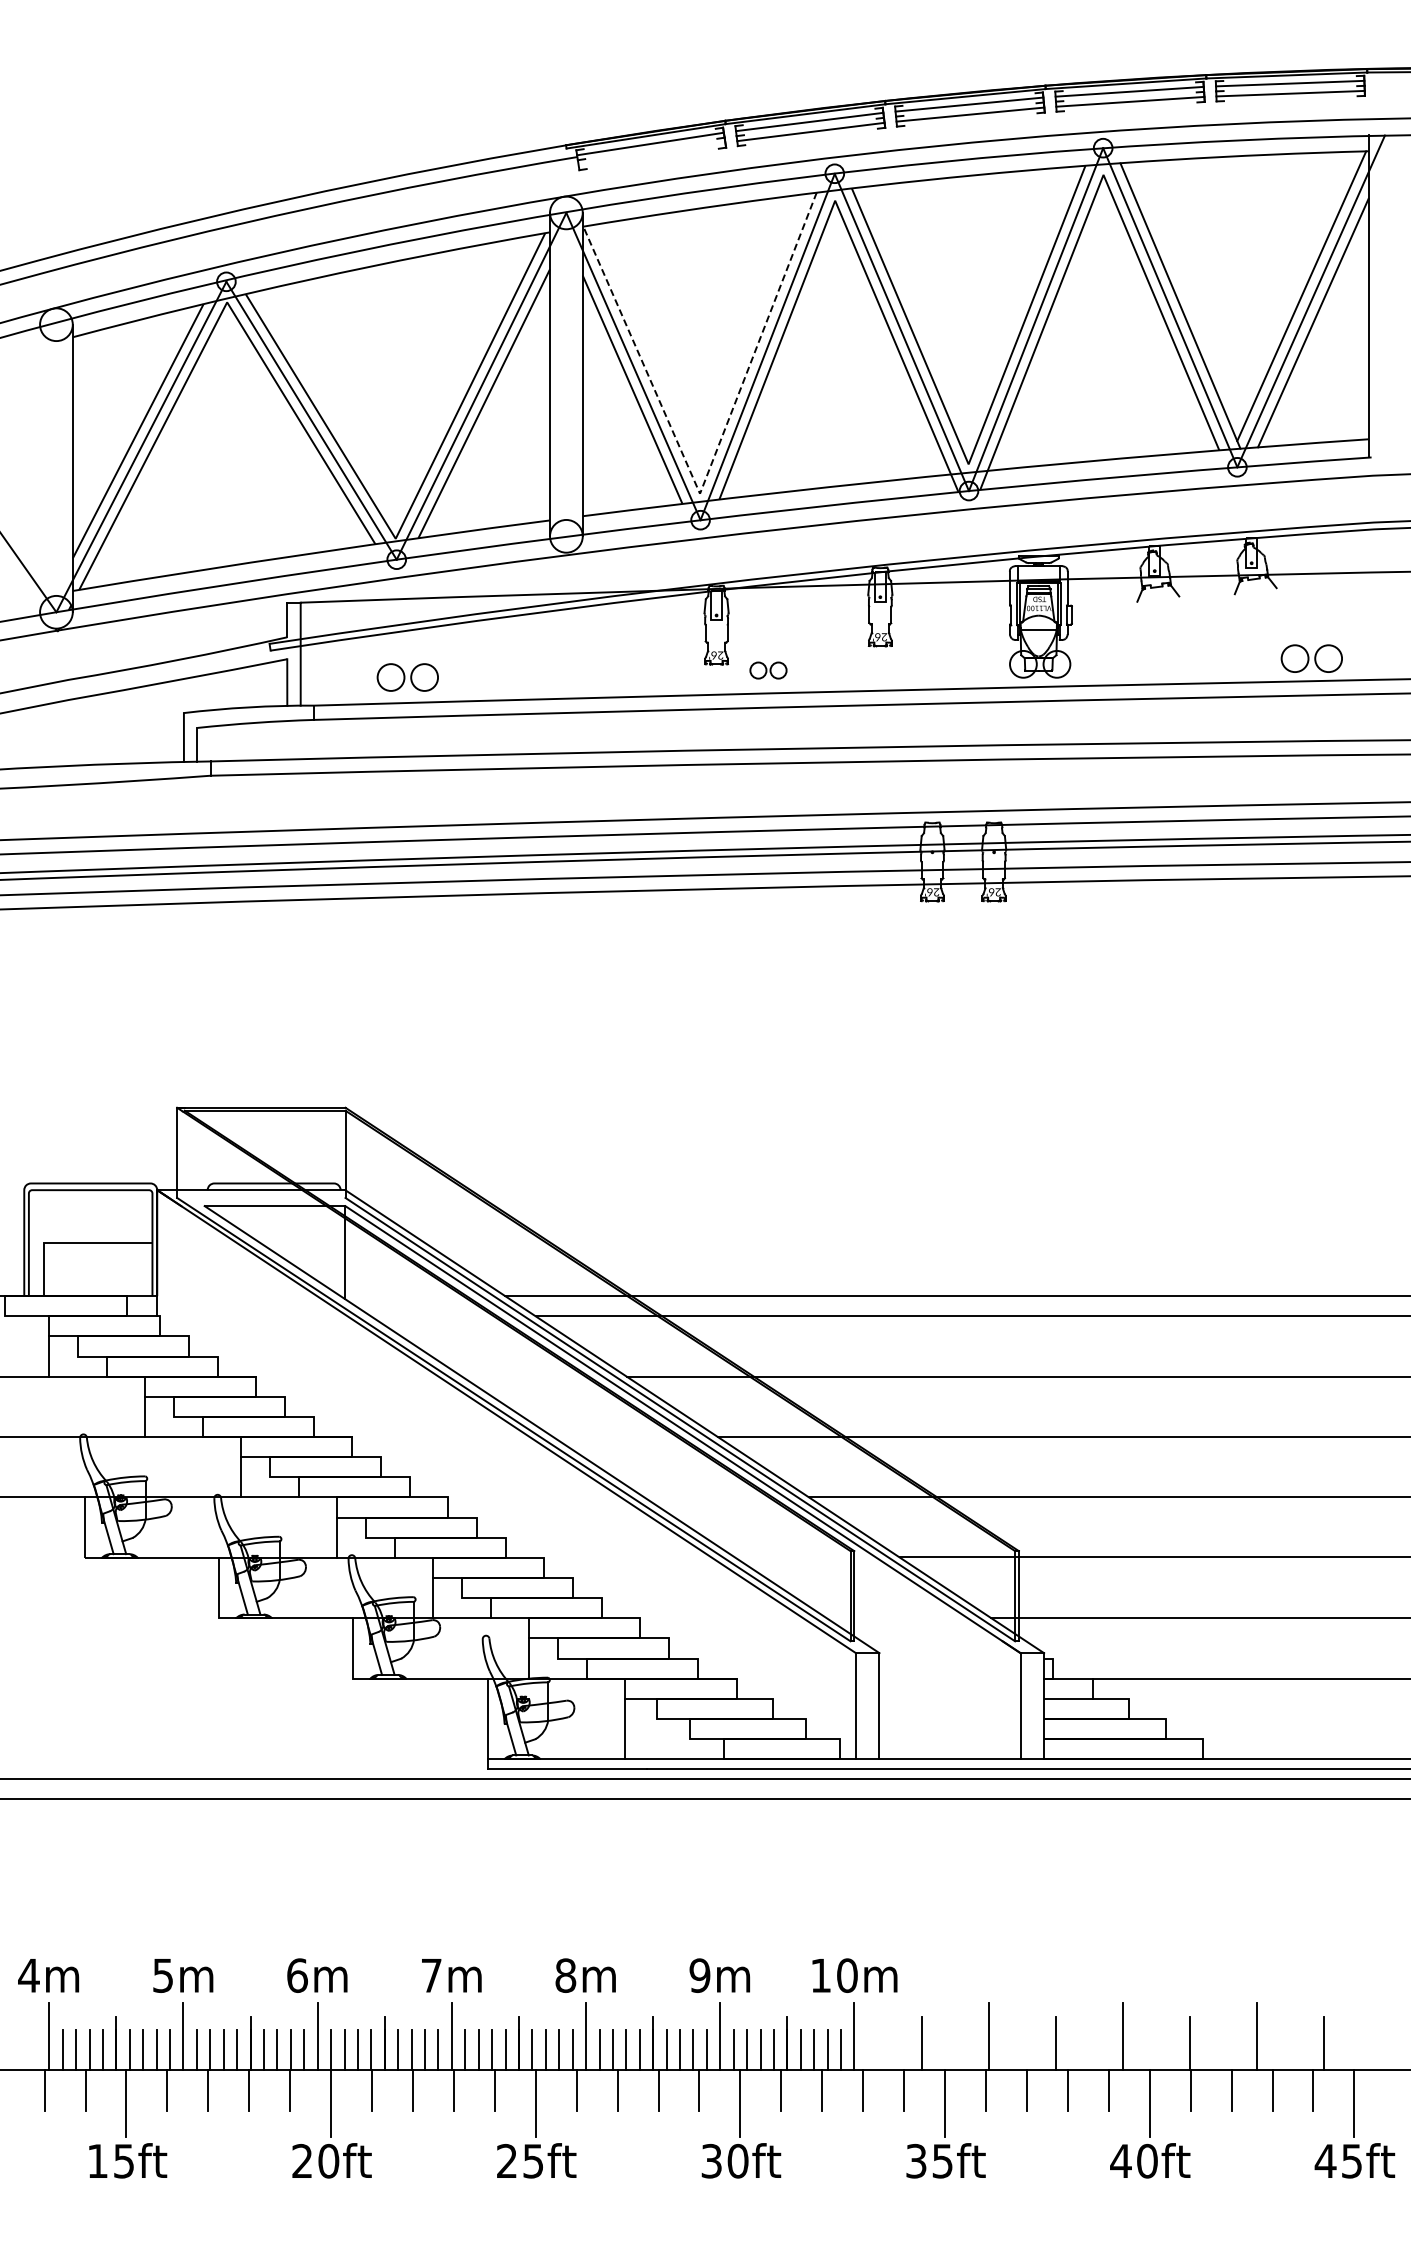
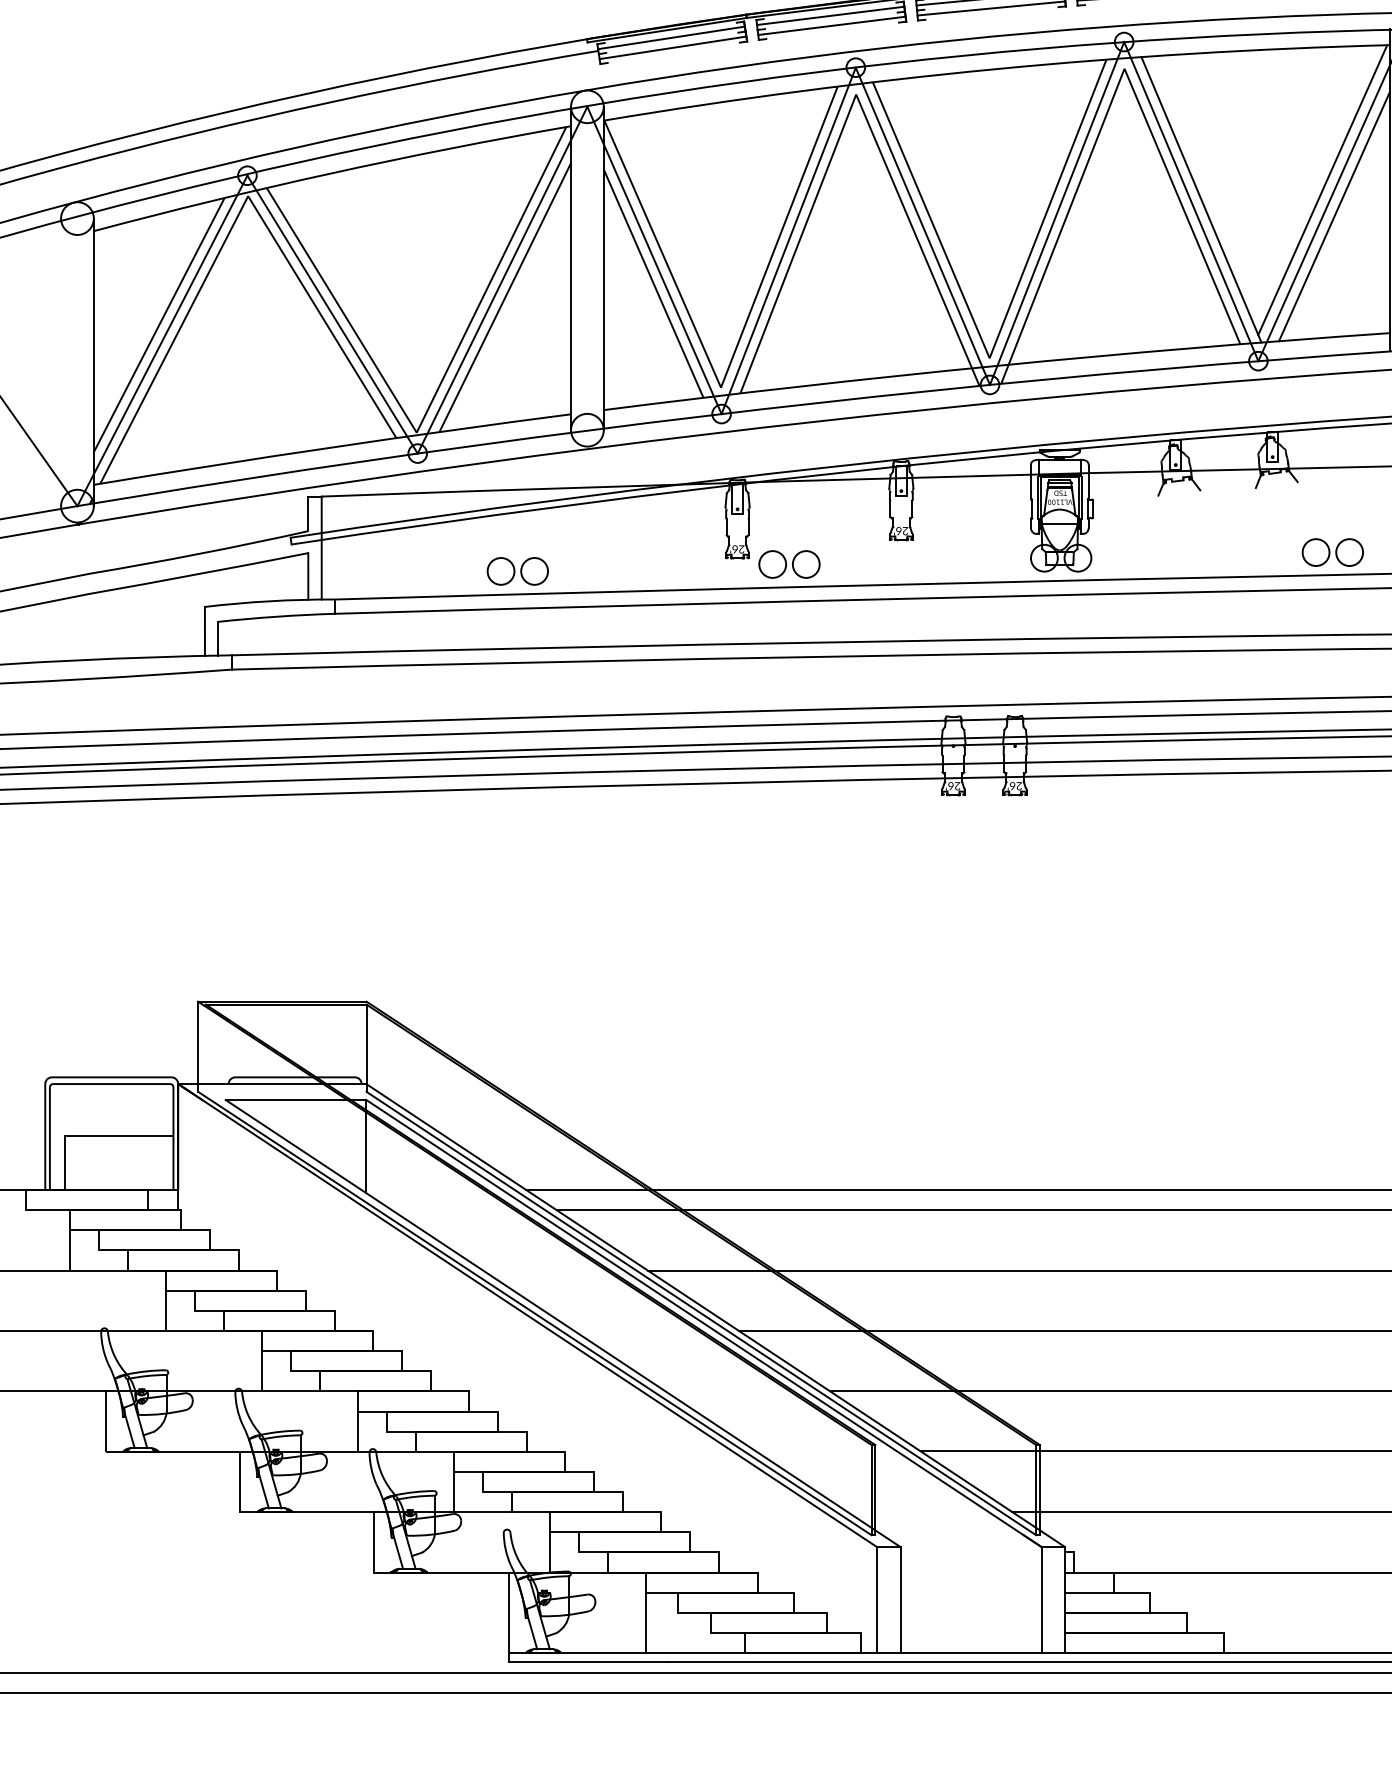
line: (651, 153) -> (672, 47), added
line: (705, 479) -> (726, 373), dashed -> solid
part: (768, 670) -> (789, 564), size x1.67
part: (407, 677) -> (517, 571), moved

